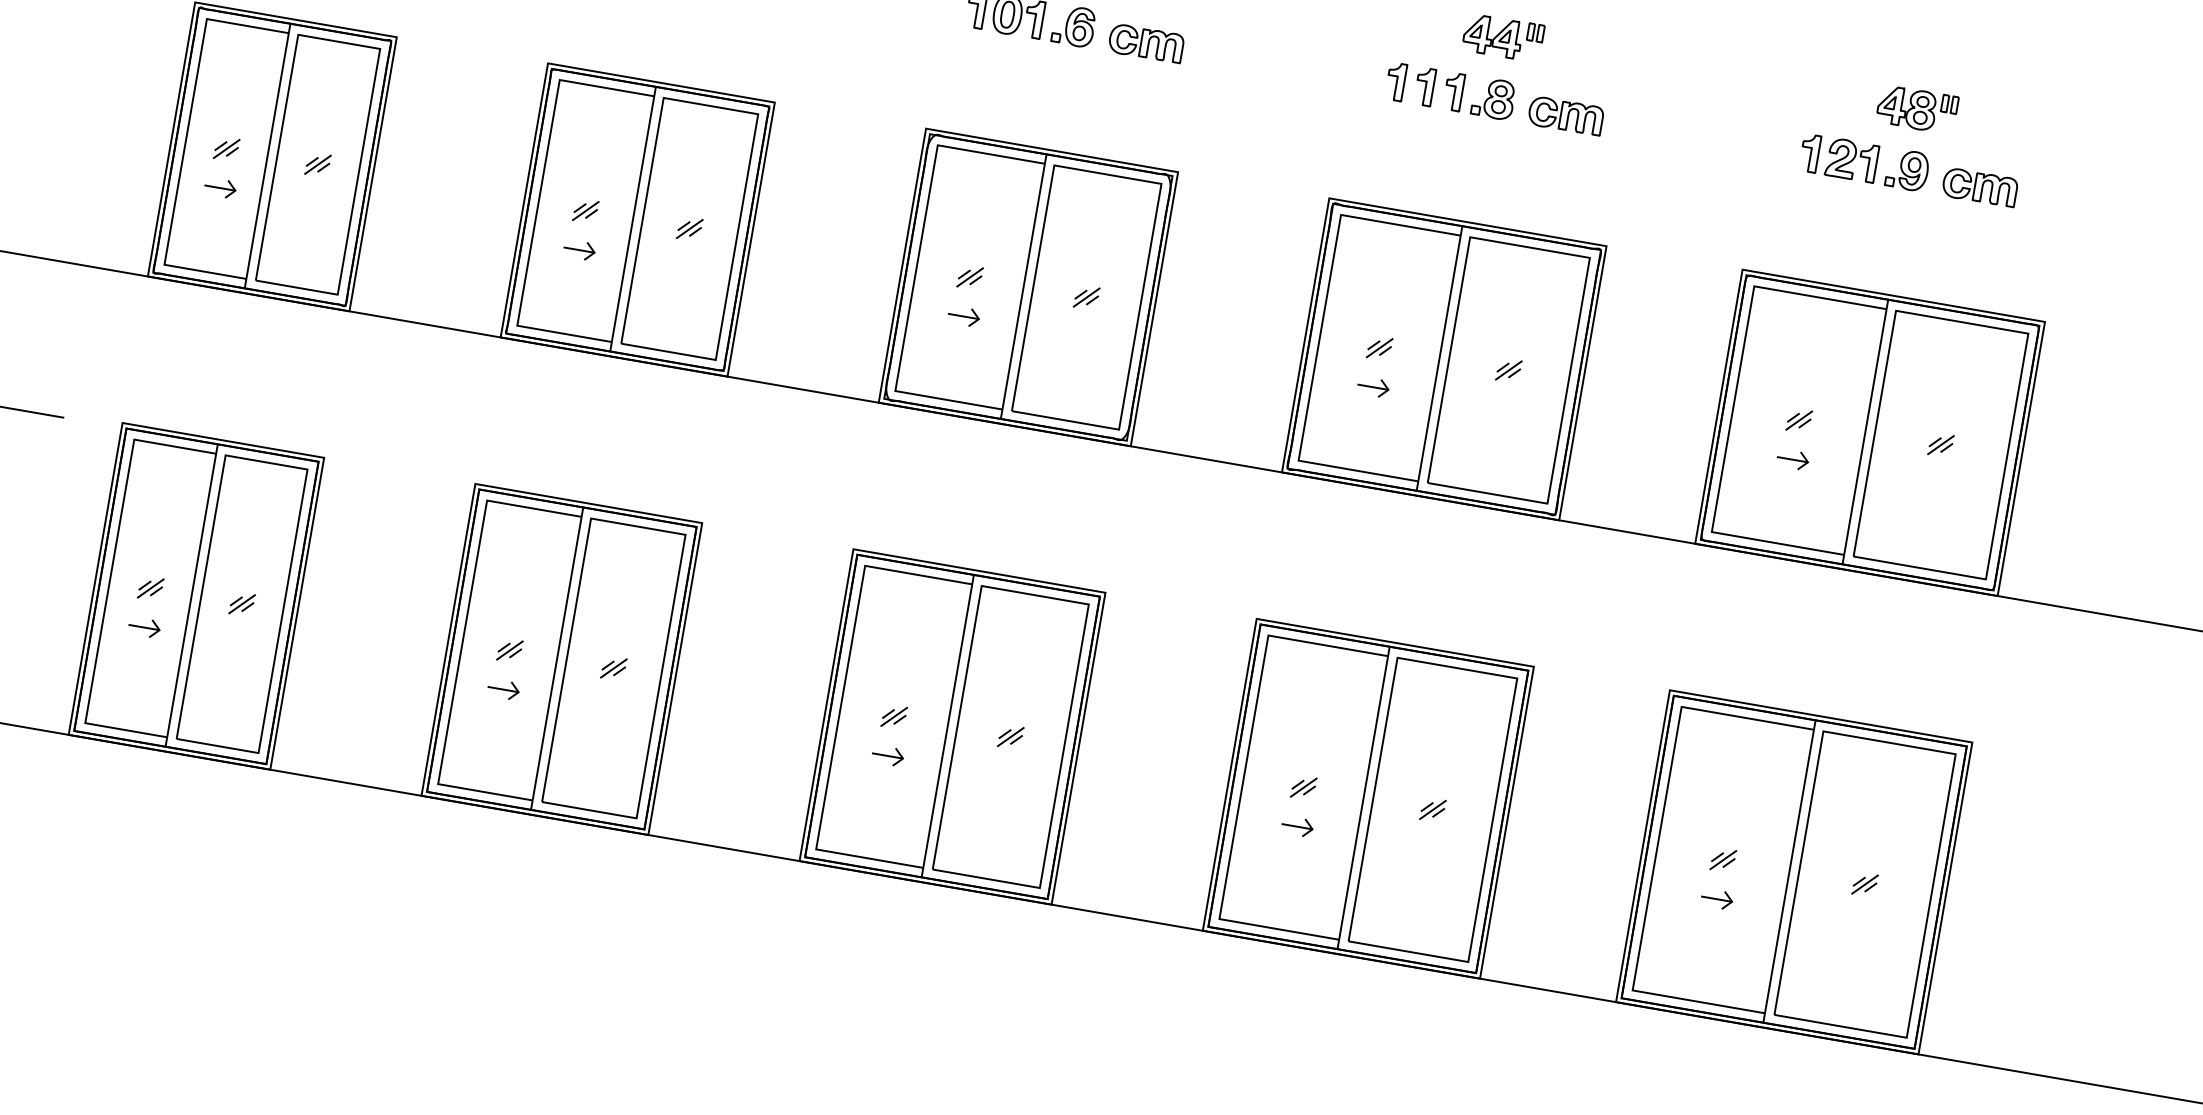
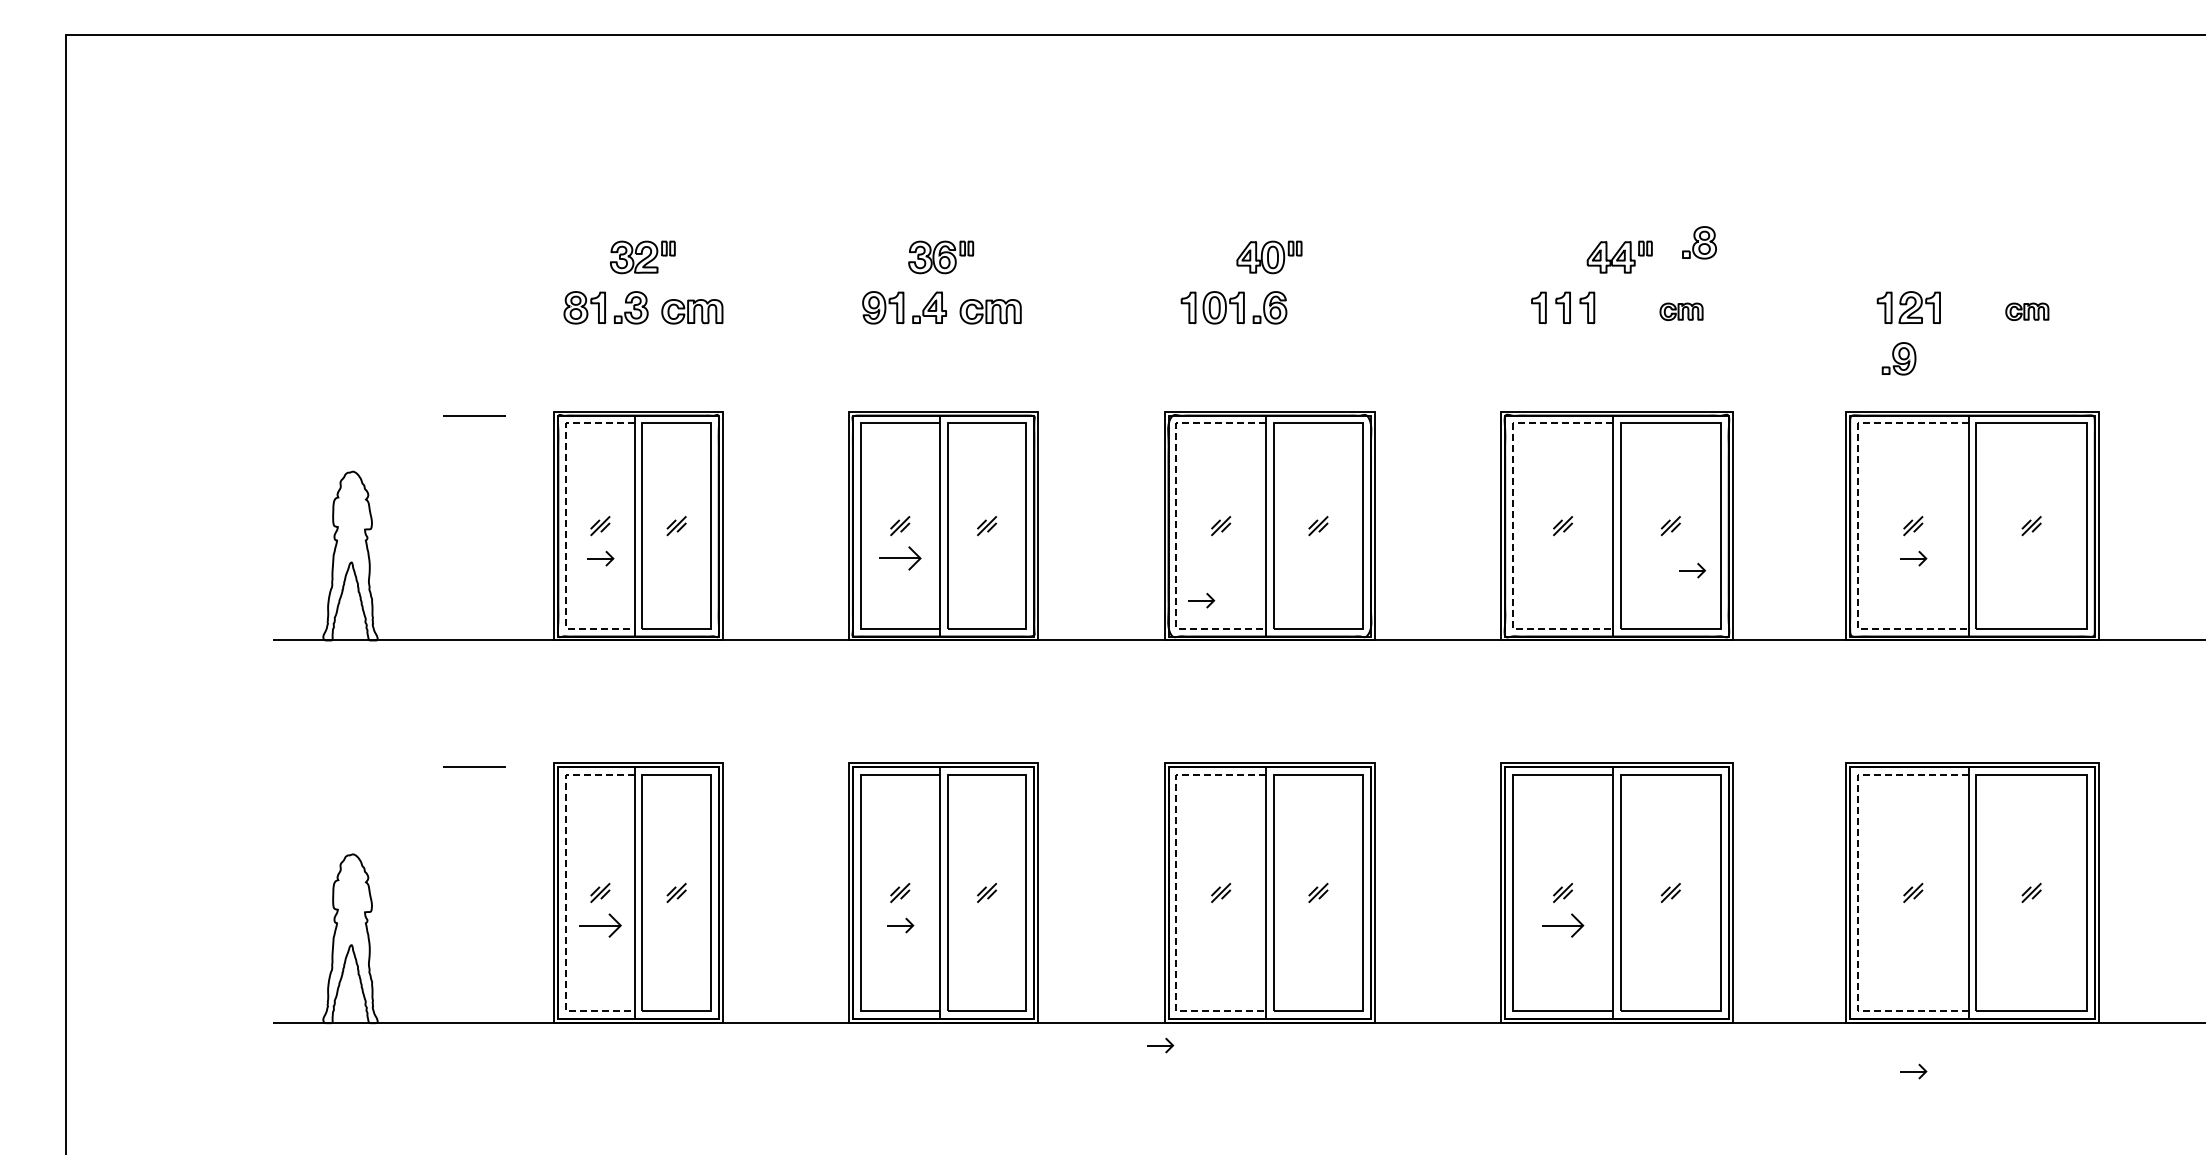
part: (1146, 43) -> (1331, 311), removed
part: (1493, 98) -> (1699, 242), moved
part: (1917, 109) -> (1965, 257), removed
part: (1565, 115) -> (1681, 311), size x0.7
line: (185, 142) -> (566, 526), solid -> dashed
part: (1906, 169) -> (1898, 358), moved
part: (1980, 187) -> (2027, 311), size x0.7
part: (579, 249) -> (900, 558), size x1.6
line: (916, 268) -> (1176, 526), solid -> dashed
part: (963, 316) -> (1201, 600), moved
line: (1320, 338) -> (1513, 526), solid -> dashed
part: (1373, 387) -> (1692, 570), moved
line: (1733, 409) -> (1858, 526), solid -> dashed
line: (110, 582) -> (566, 893), solid -> dashed
part: (144, 627) -> (600, 925), size x1.6
line: (840, 708) -> (1176, 893), solid -> dashed
part: (887, 755) -> (1160, 1045), moved
part: (1297, 826) -> (1563, 925), size x1.6
line: (1657, 849) -> (1858, 893), solid -> dashed
part: (1716, 899) -> (1913, 1071), moved

